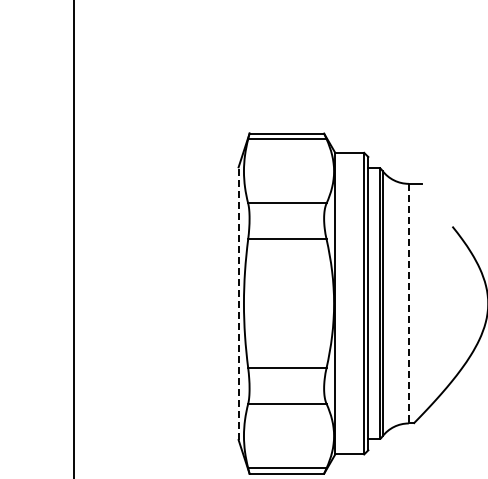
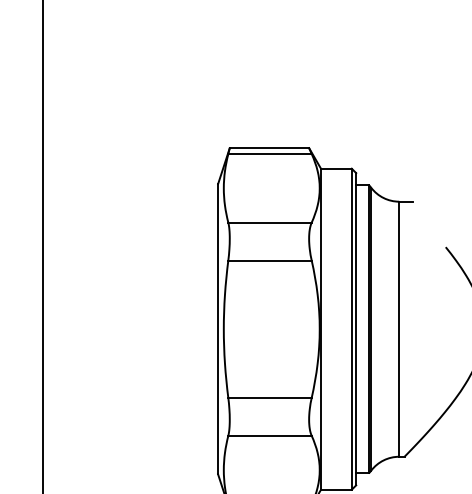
line: (238, 303) -> (217, 329), dashed -> solid
line: (408, 303) -> (398, 329), dashed -> solid

